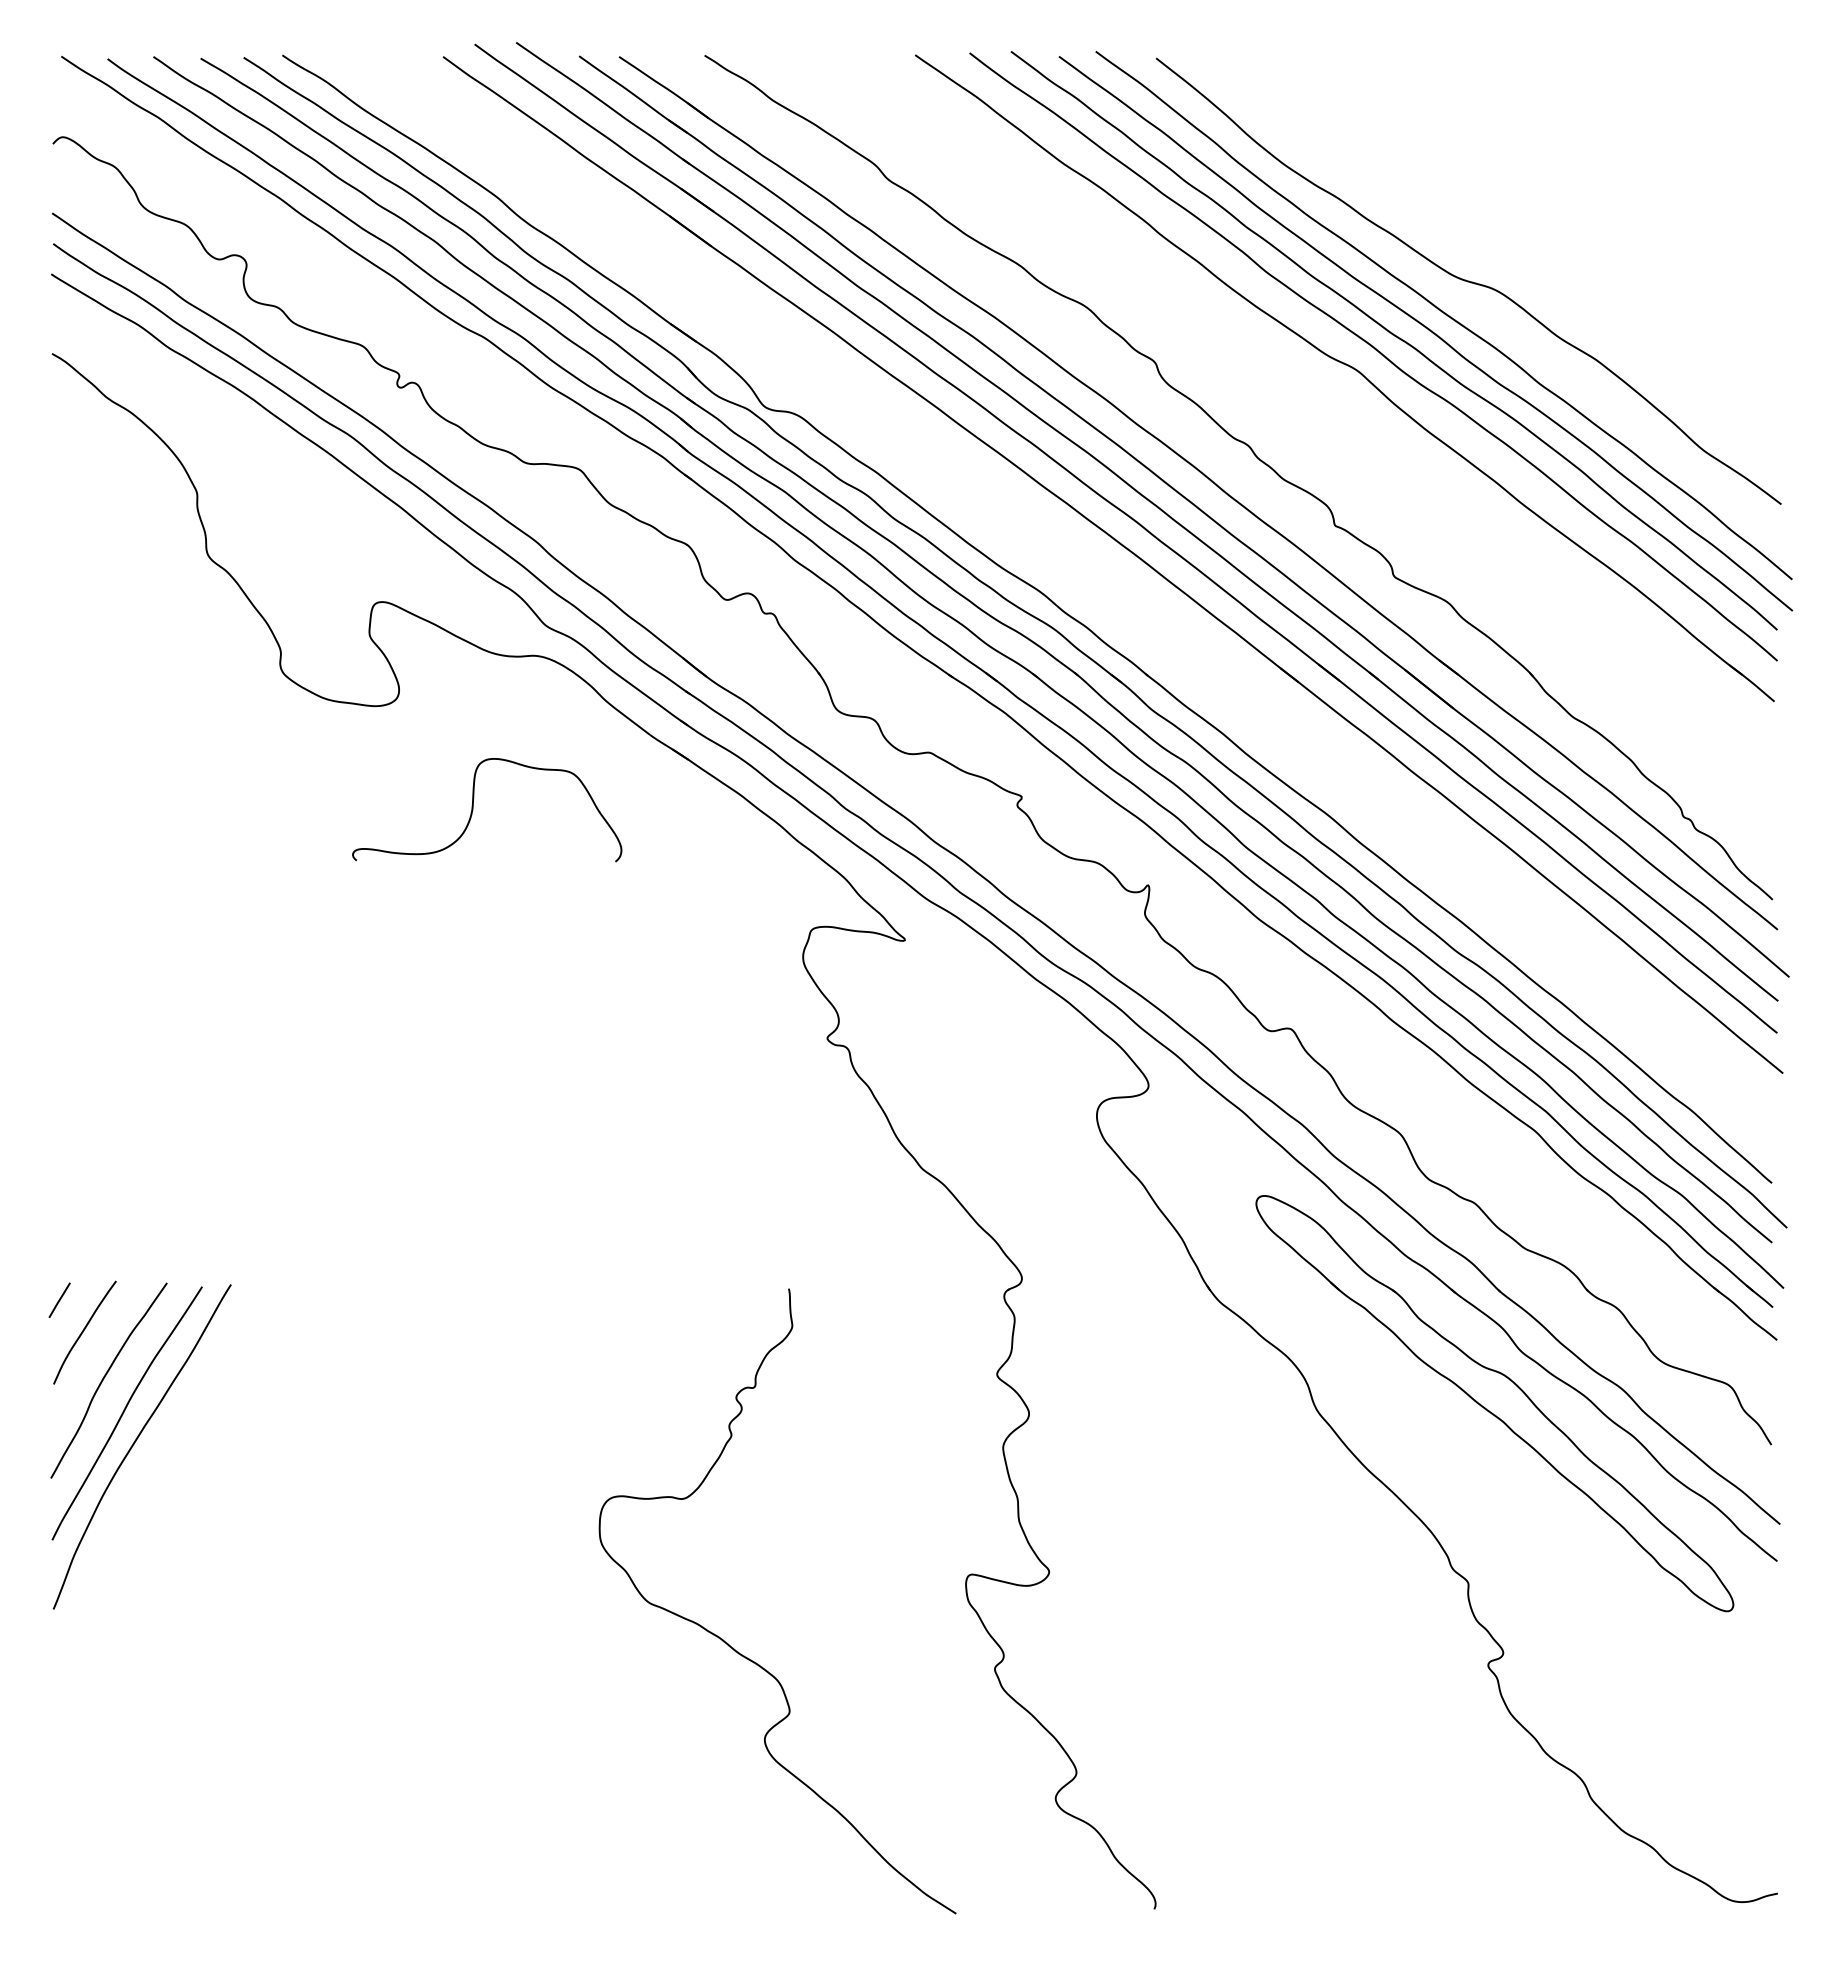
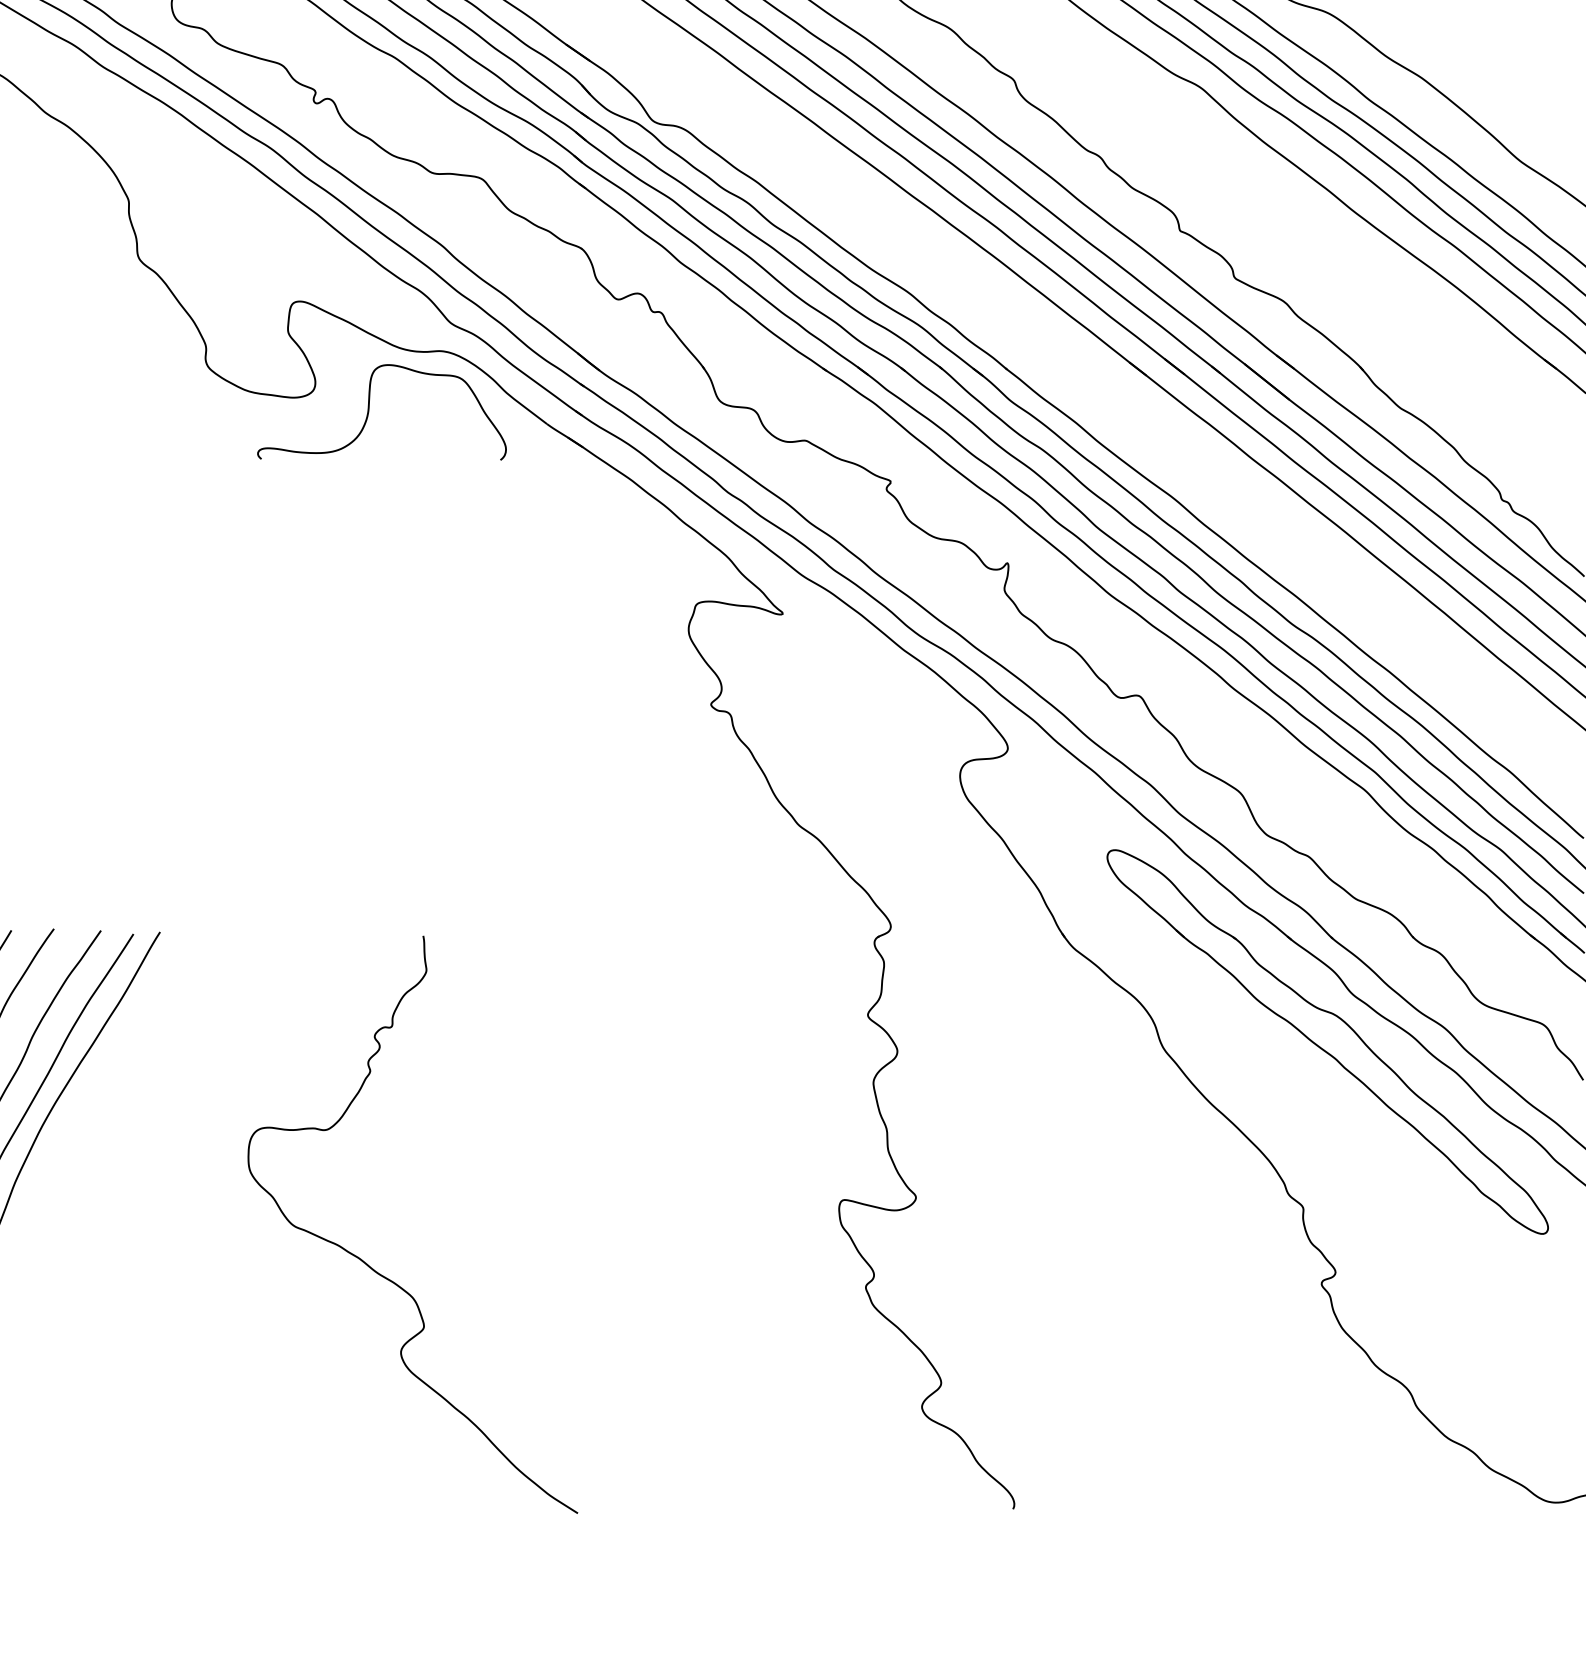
curve: (473, 810) -> (369, 412), moved
curve: (741, 1653) -> (379, 1272), moved

